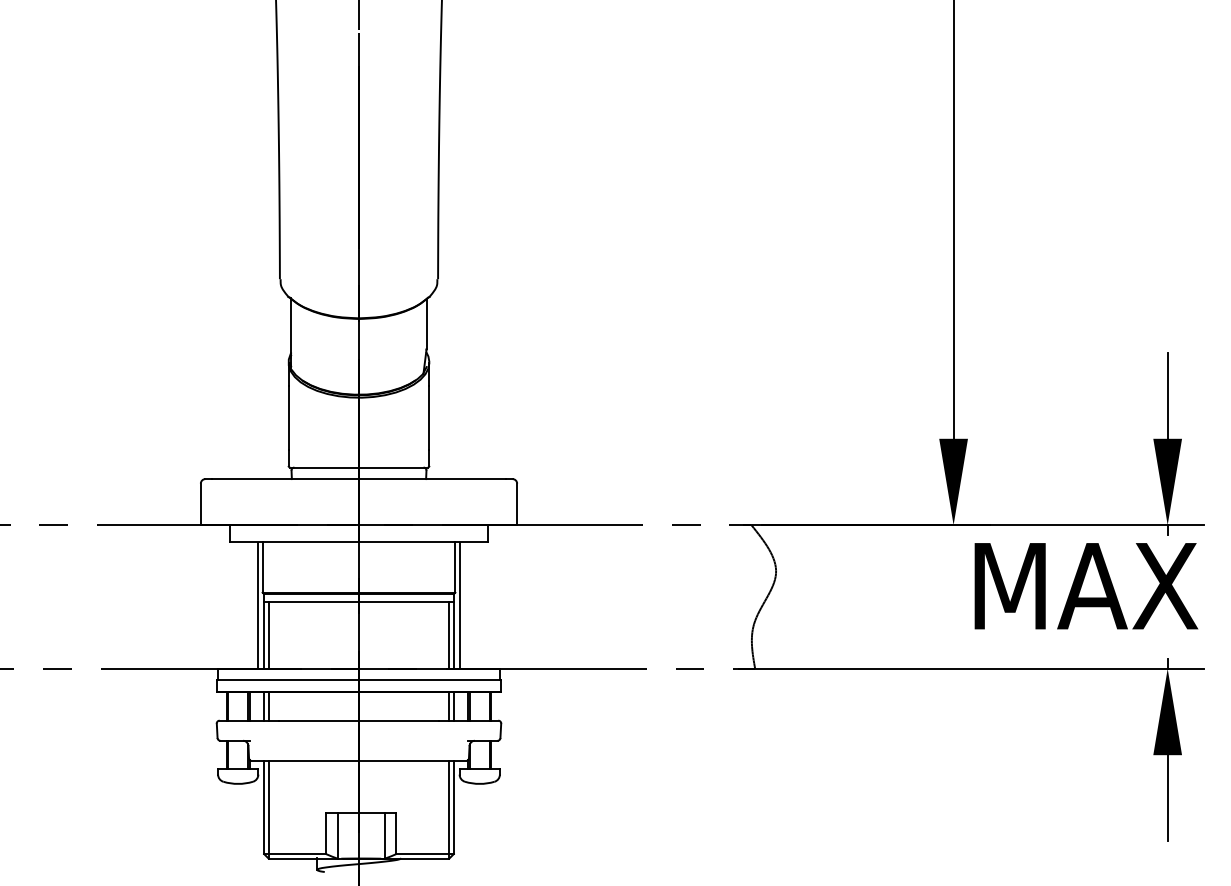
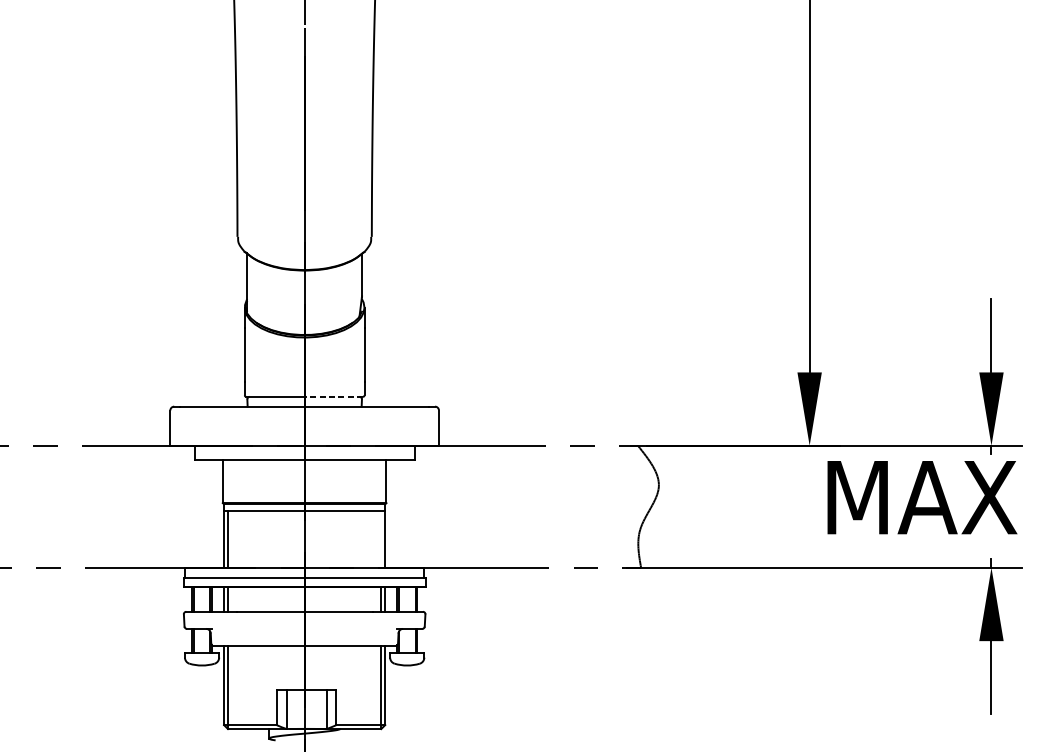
line: (392, 467) -> (333, 396), solid -> dashed
line: (258, 605) -> (219, 514), removed
line: (459, 605) -> (390, 514), removed
line: (449, 635) -> (381, 539), removed

